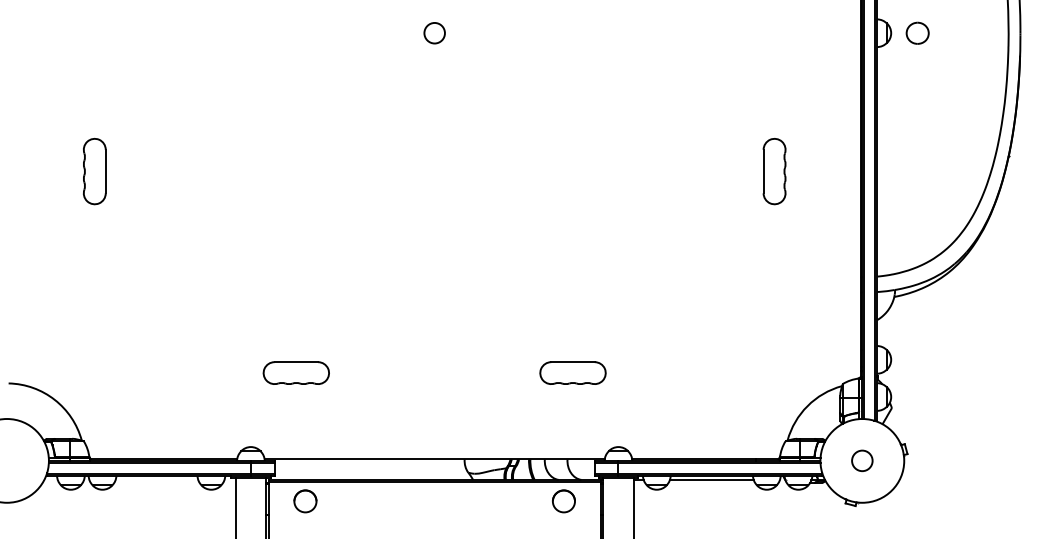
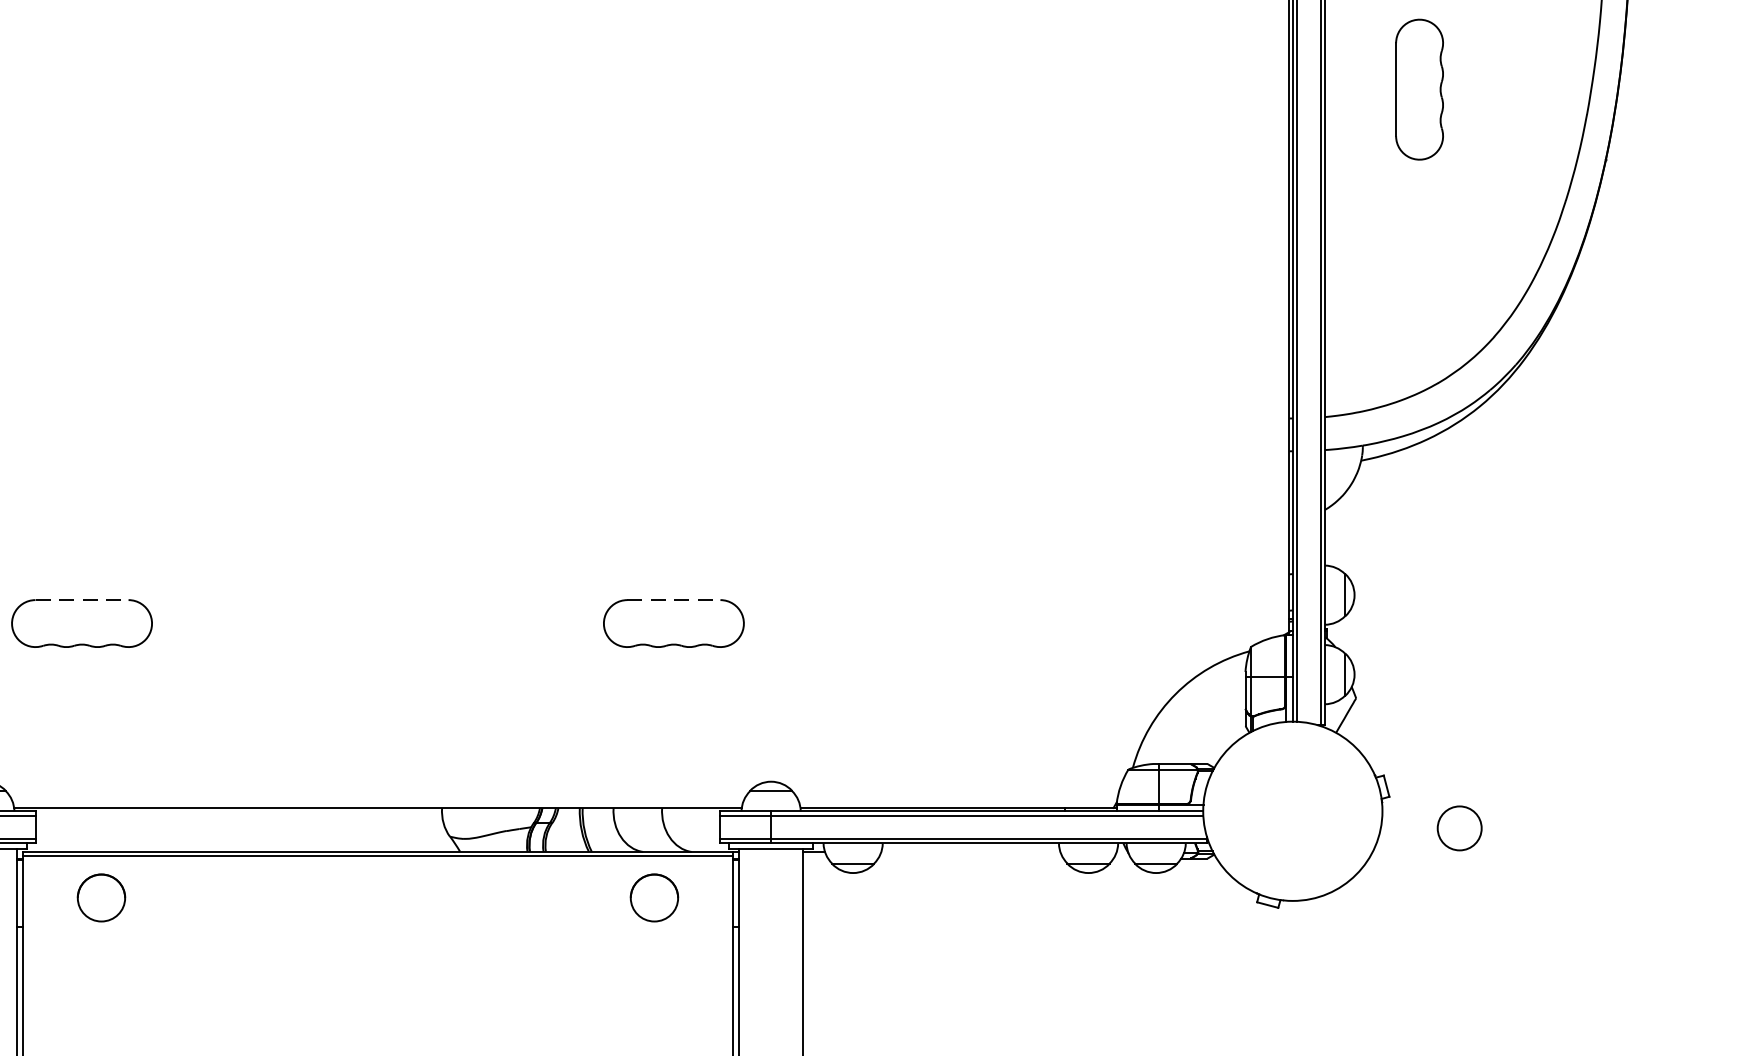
part: (774, 171) -> (1419, 89), moved
line: (296, 362) -> (82, 600), solid -> dashed
line: (573, 362) -> (674, 600), solid -> dashed
circle: (862, 460) -> (1460, 827), moved
line: (711, 480) -> (970, 853), removed

